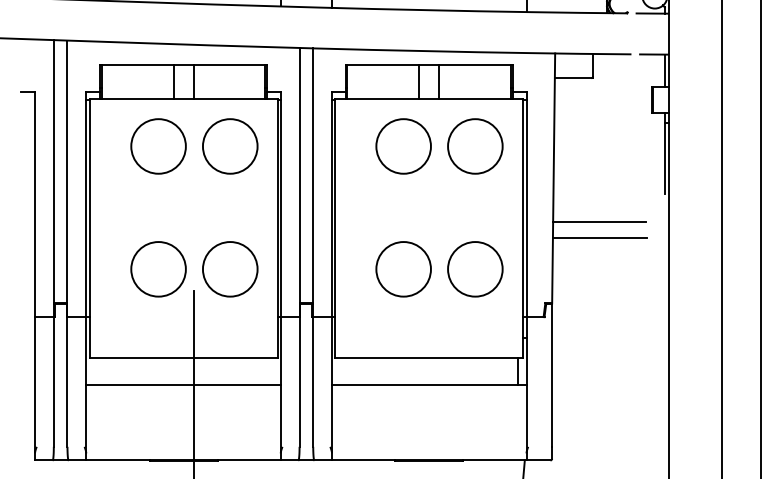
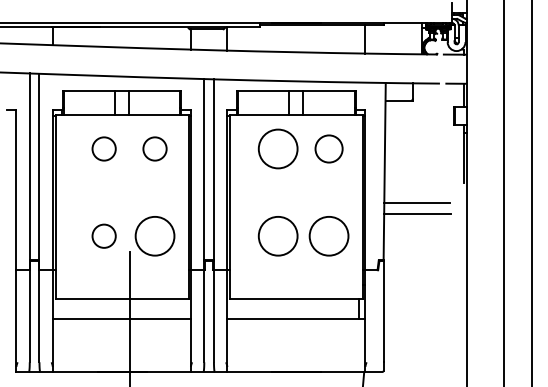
circle: (157, 145) -> (103, 148), size x0.6
circle: (229, 145) -> (154, 148), size x0.6
circle: (474, 145) -> (328, 148), size x0.7
circle: (157, 268) -> (103, 235), size x0.6

